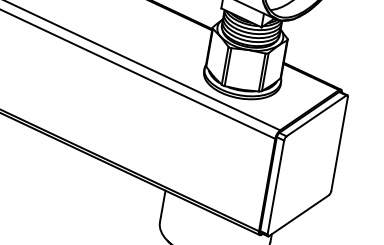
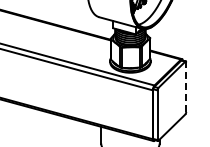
line: (339, 144) -> (186, 87), solid -> dashed

